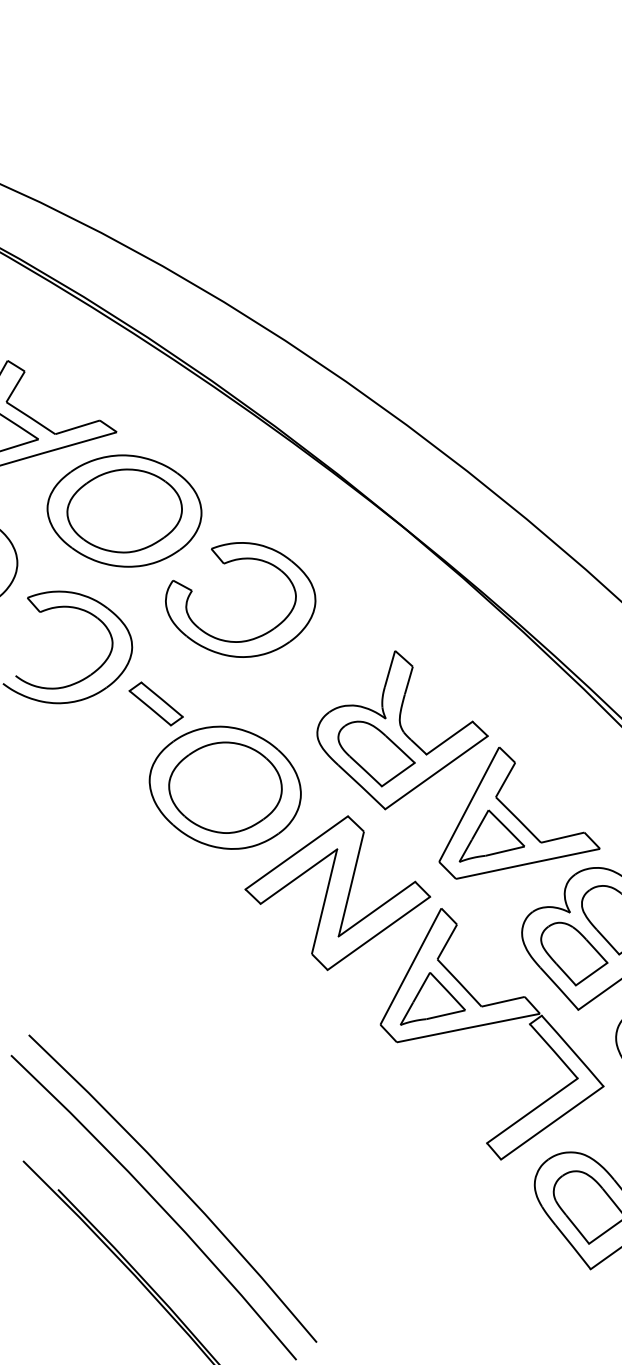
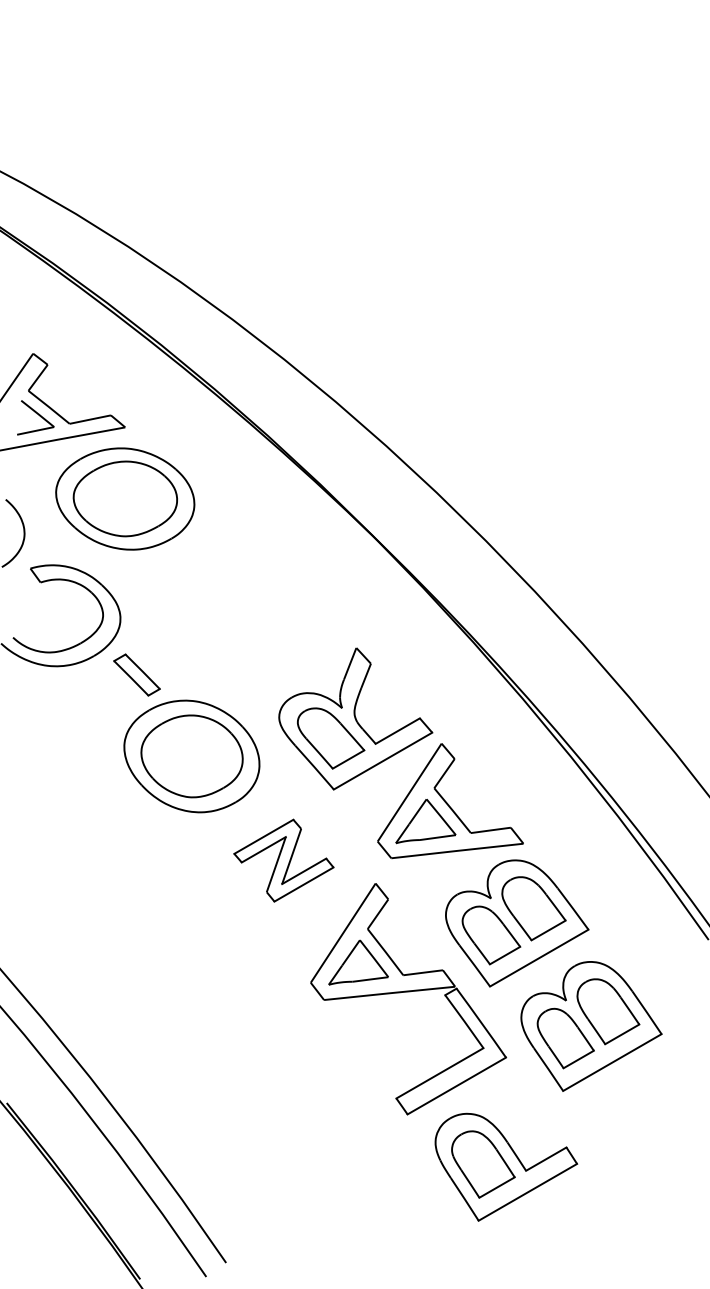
part: (226, 564) -> (212, 555), removed
part: (337, 892) -> (283, 860), size x0.6

